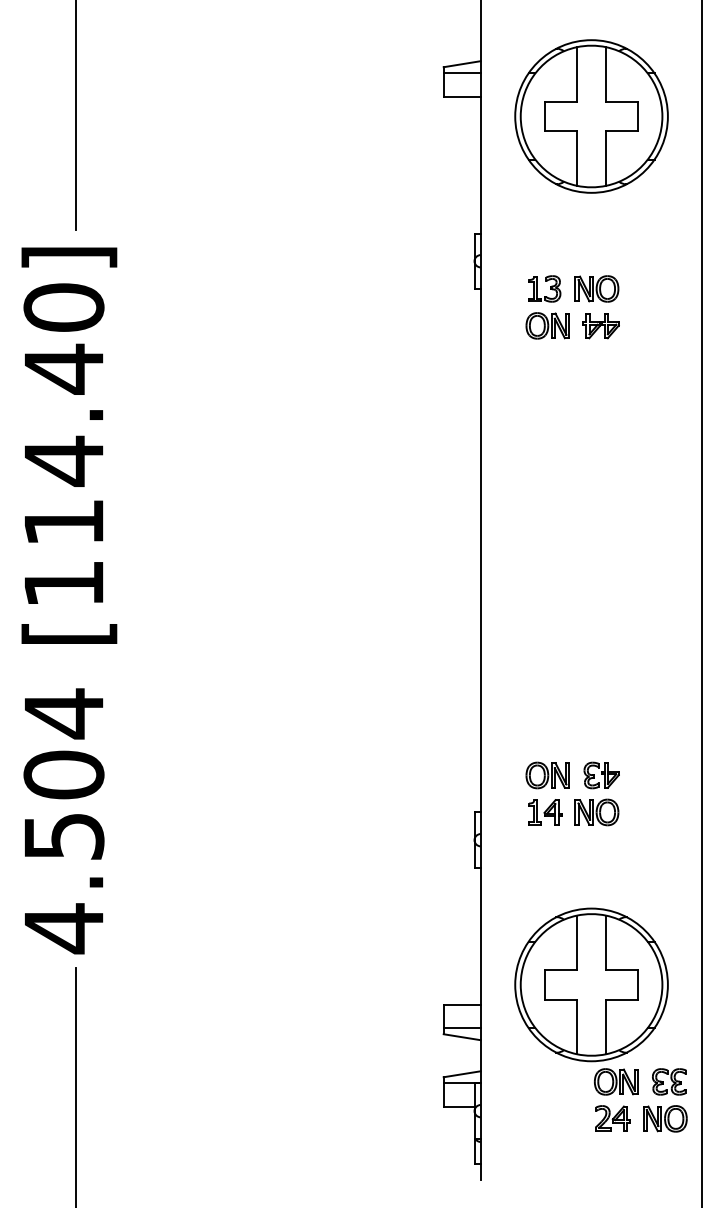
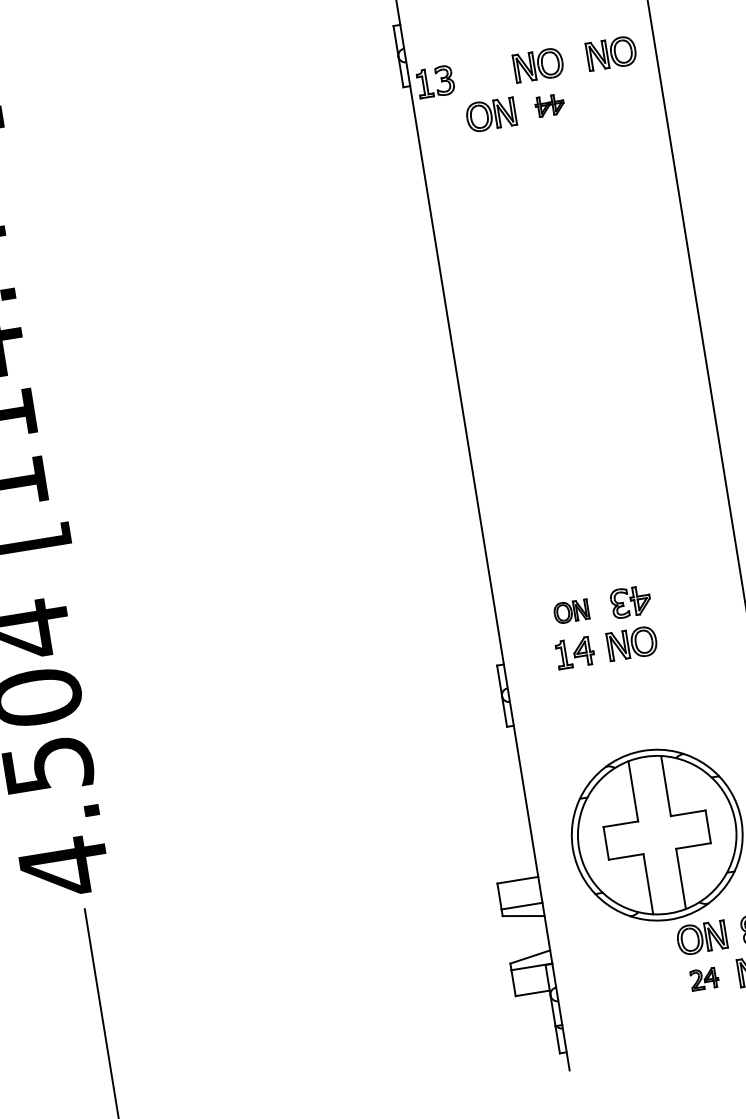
part: (544, 288) -> (435, 81), moved
part: (662, 288) -> (610, 53), added
part: (600, 326) -> (549, 106), size x0.7
part: (547, 775) -> (571, 611), size x0.7
part: (612, 1118) -> (704, 978), size x0.7

